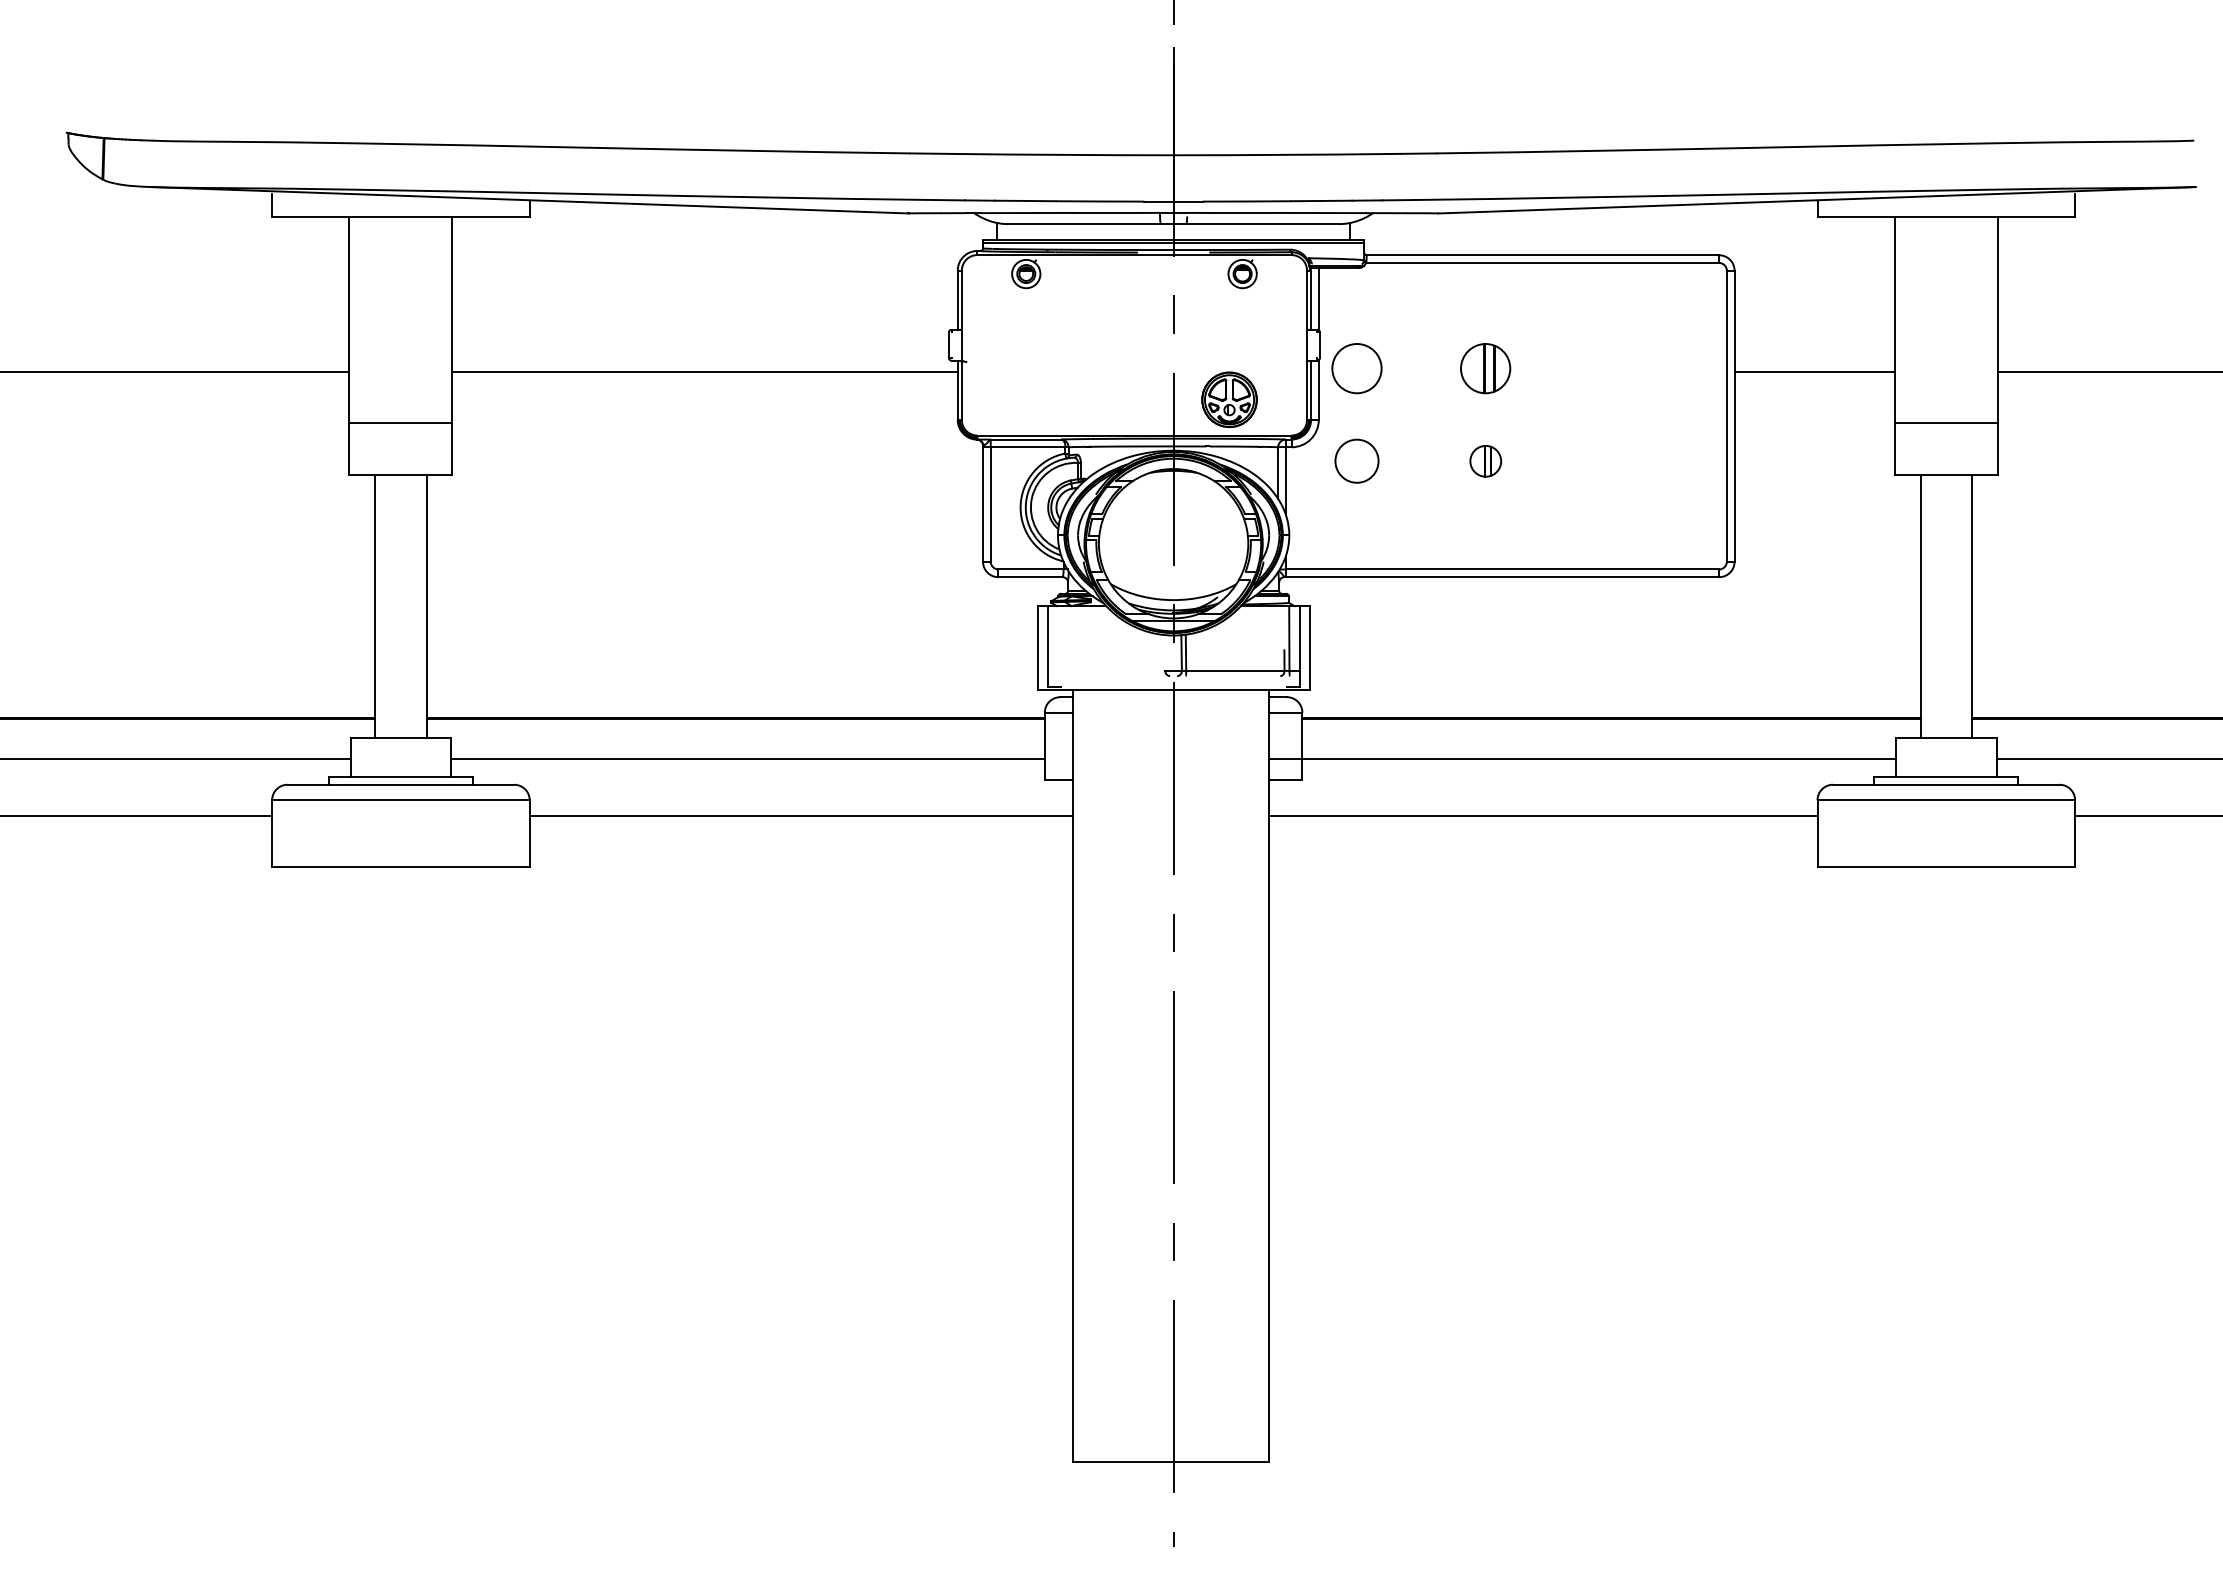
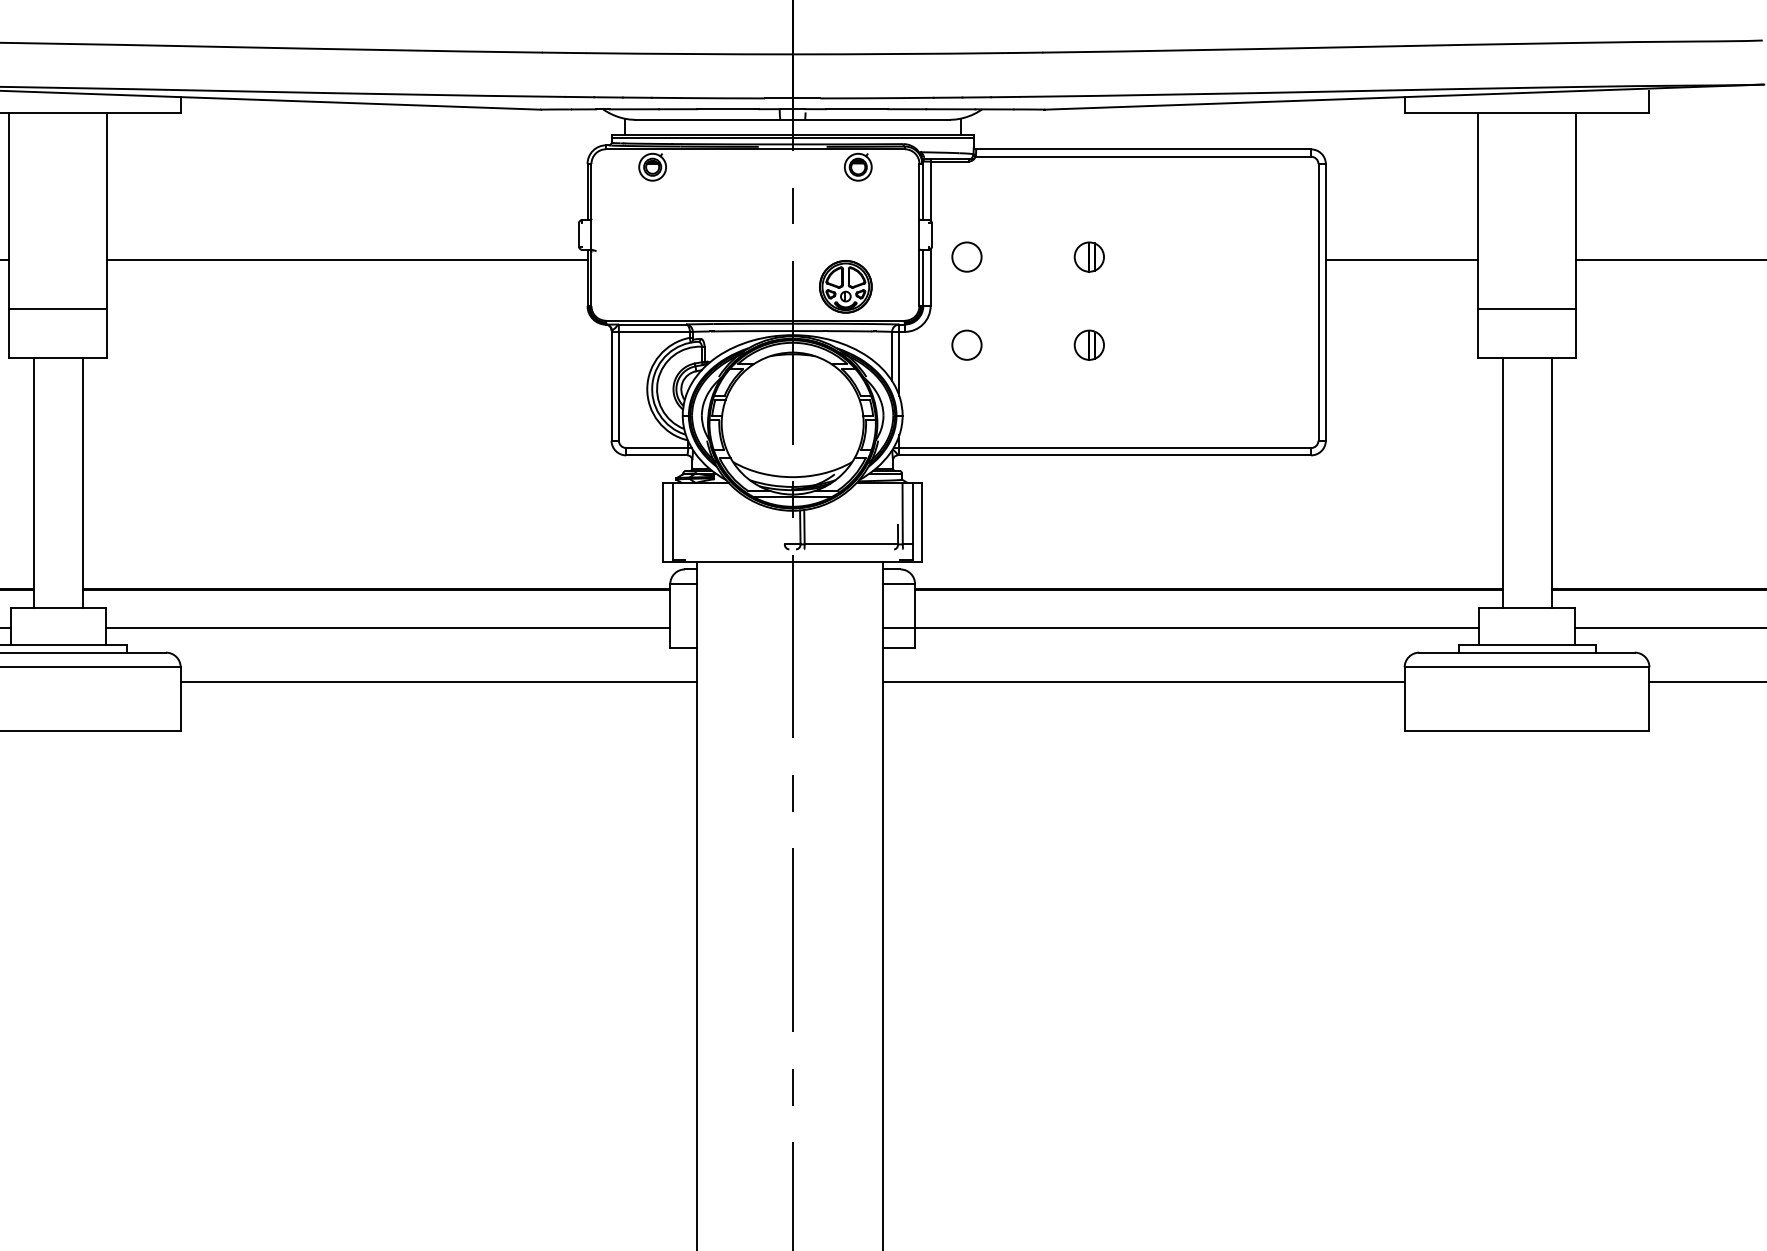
circle: (1356, 368) -> (966, 257), size x0.62
part: (1485, 368) -> (1089, 257), size x0.62
circle: (1356, 461) -> (966, 345), size x0.71

